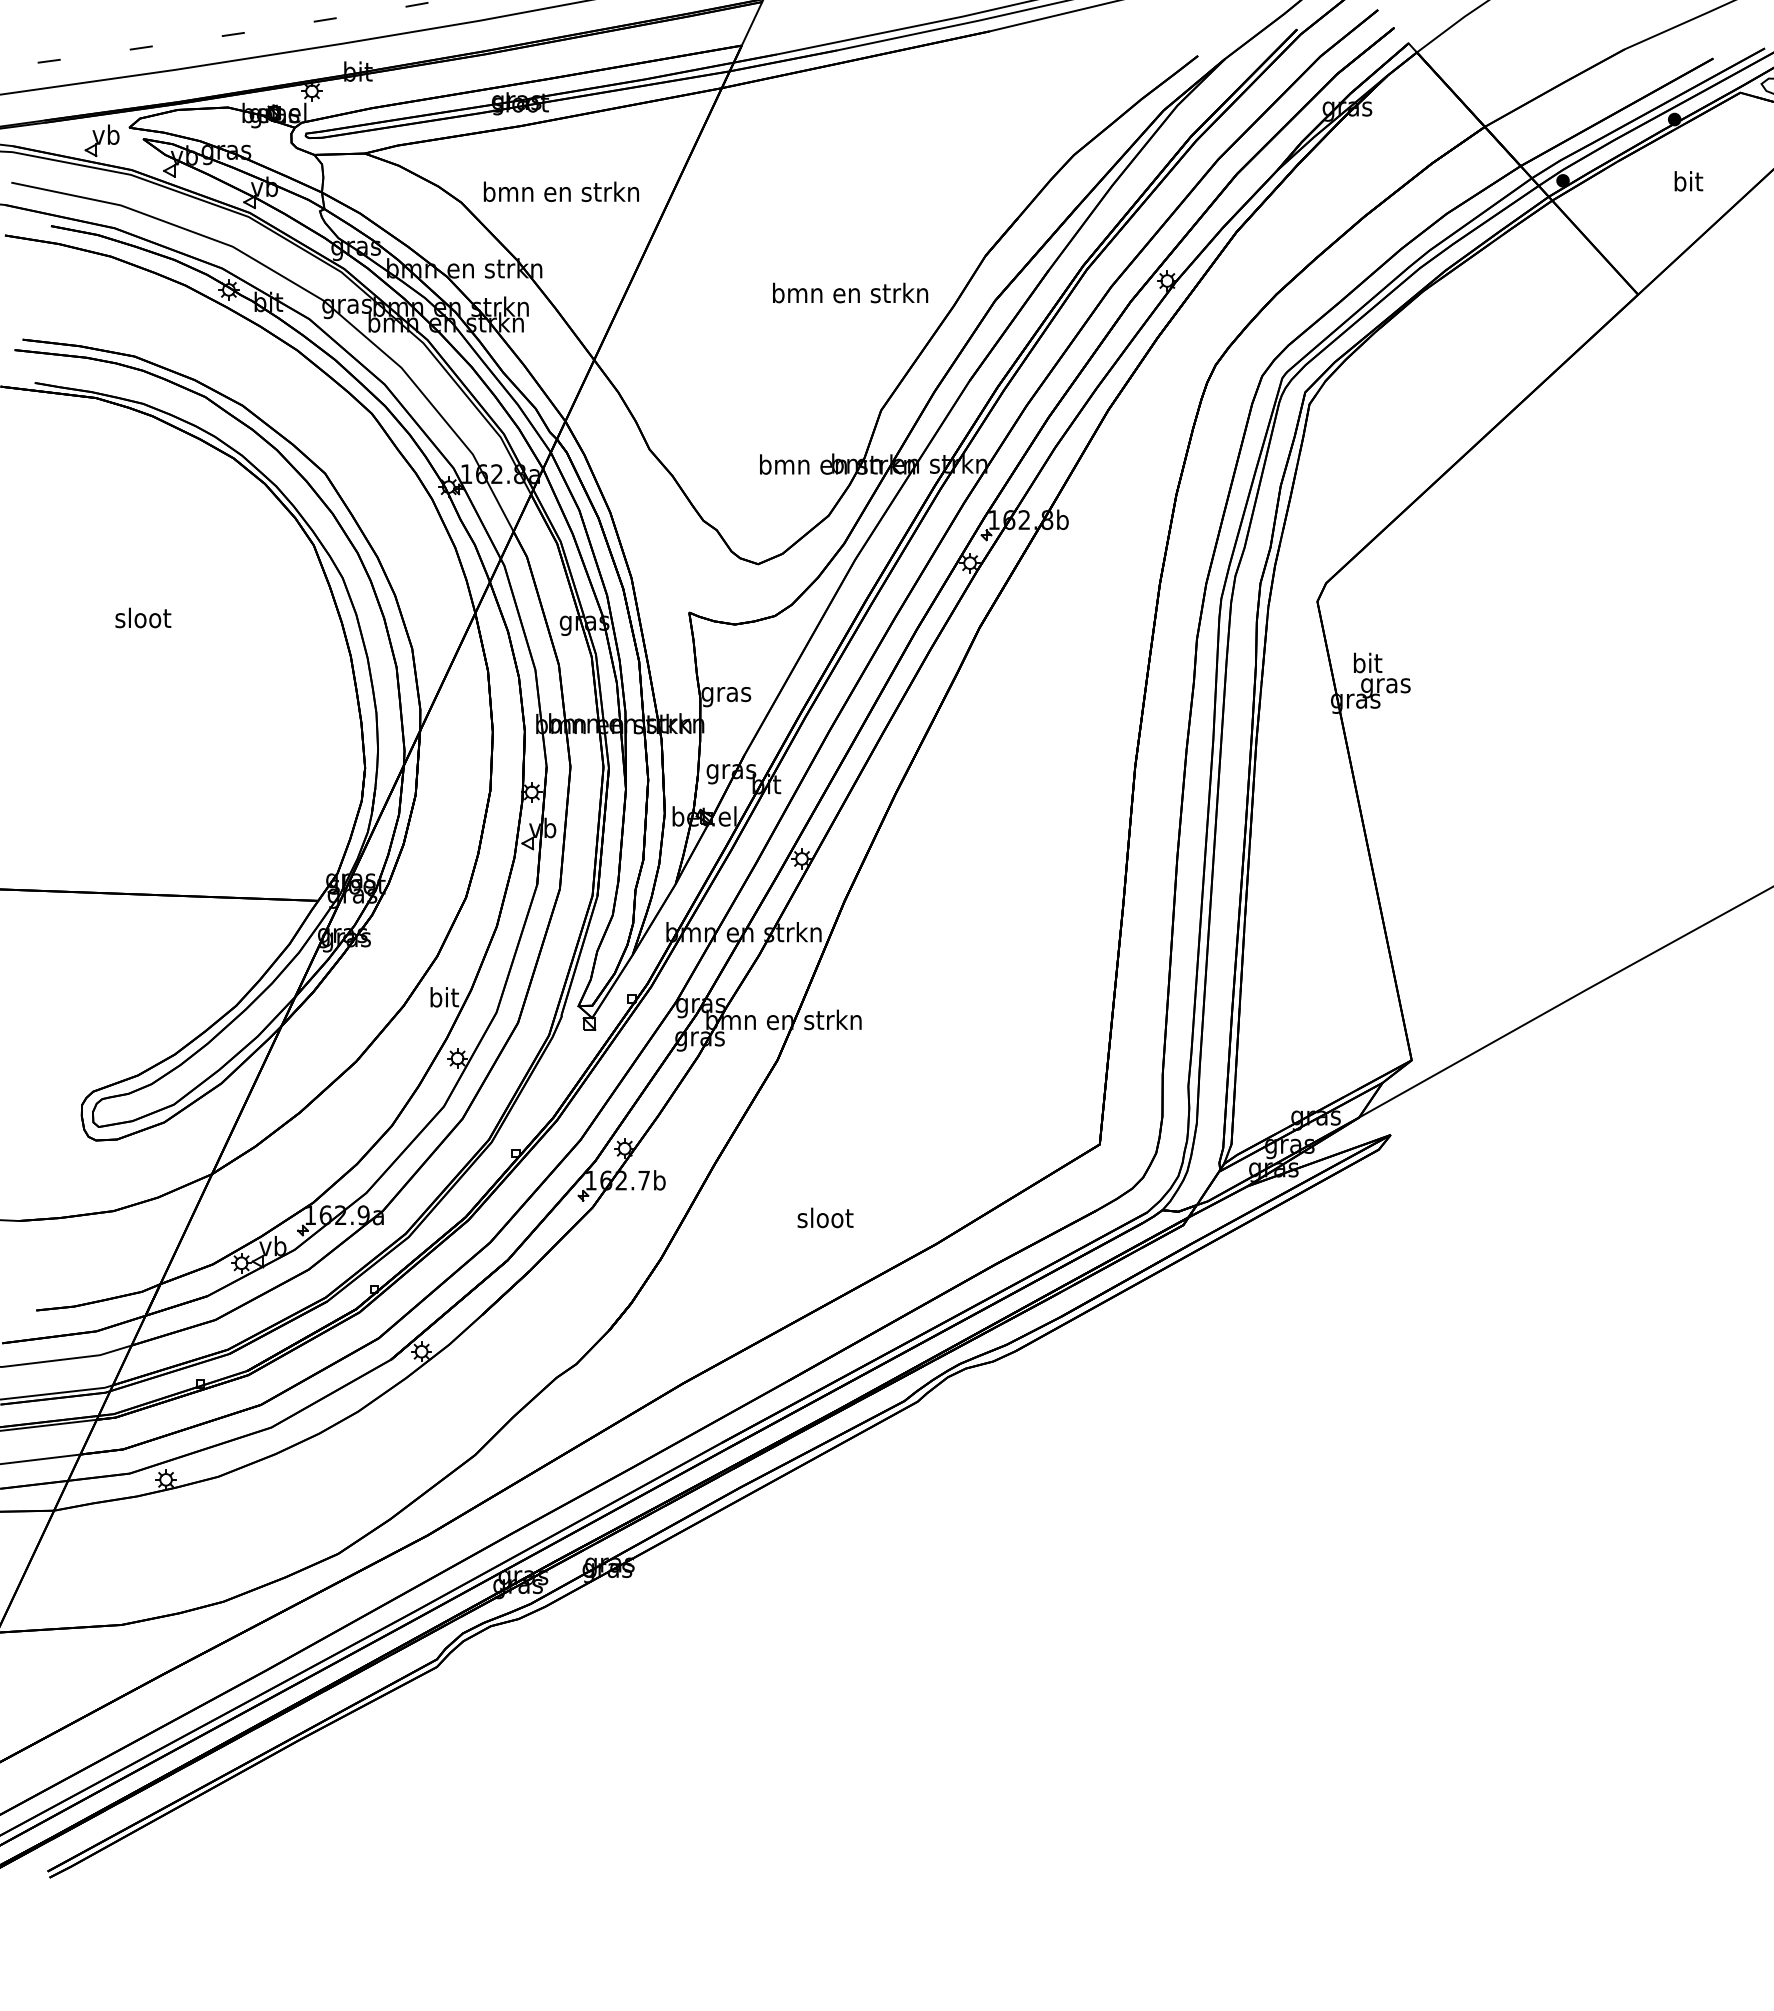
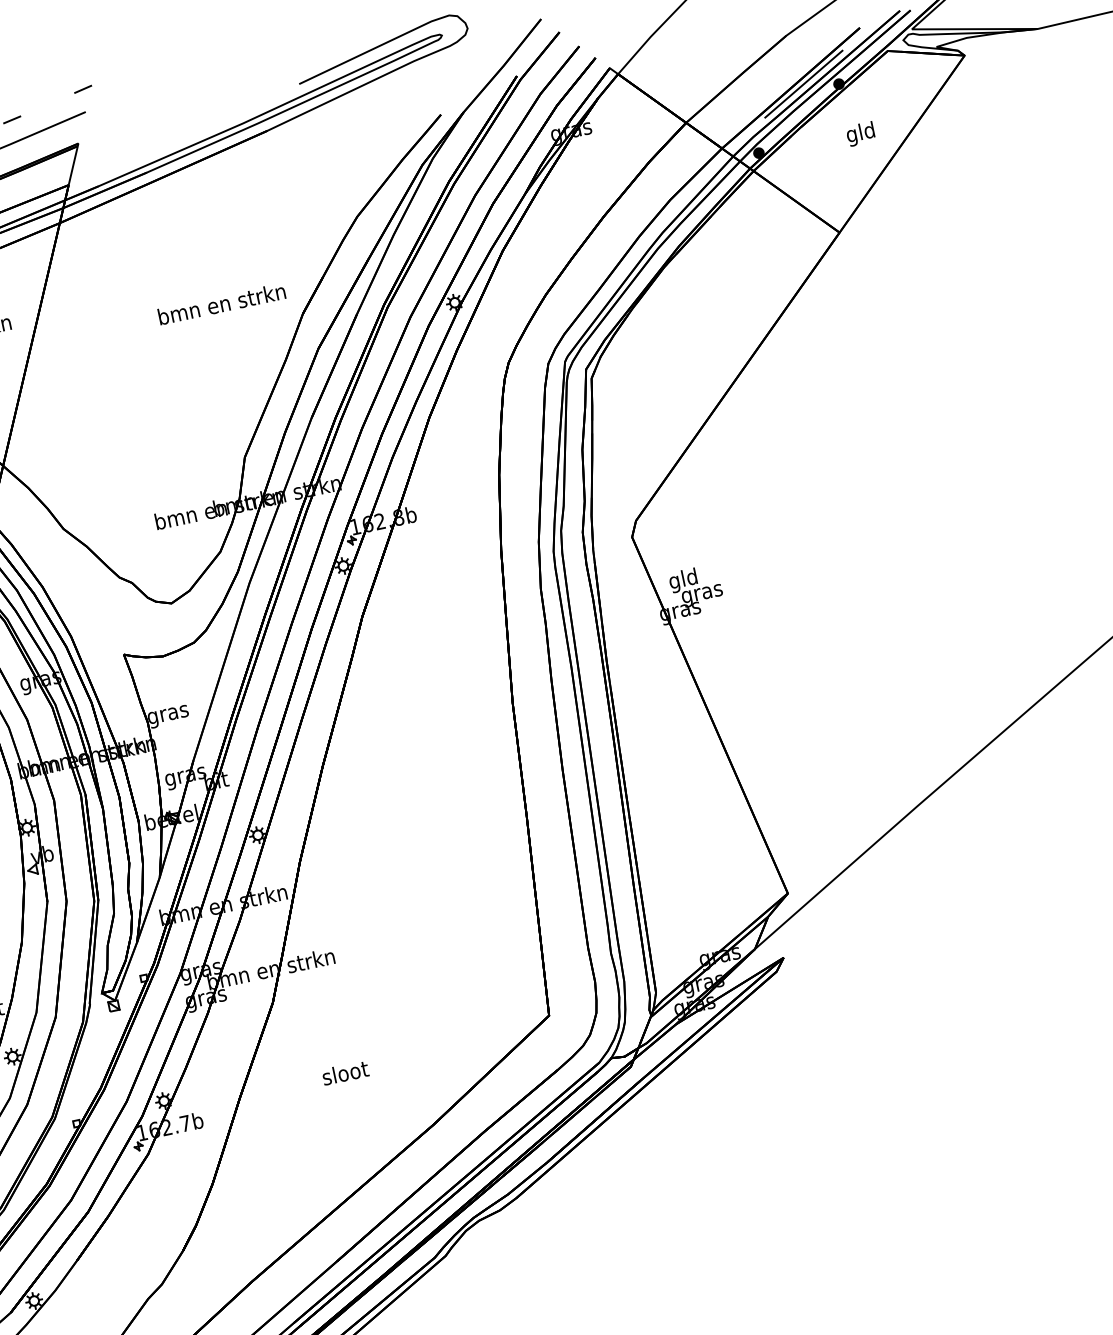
line: (1633, 110) -> (804, 83), added
text: (1687, 183) -> (860, 133), bit -> gld
text: (850, 292) -> (221, 303), moved
text: (1366, 665) -> (683, 580), bit -> gld
text: (825, 1217) -> (345, 1072), moved

